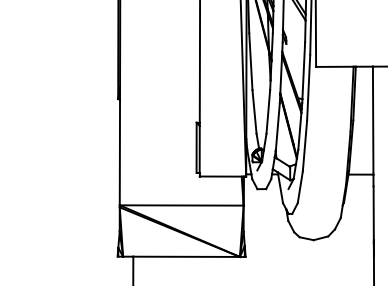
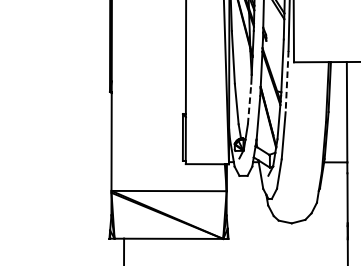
line: (308, 87) -> (286, 81), solid -> dashed
line: (268, 111) -> (249, 103), solid -> dashed

